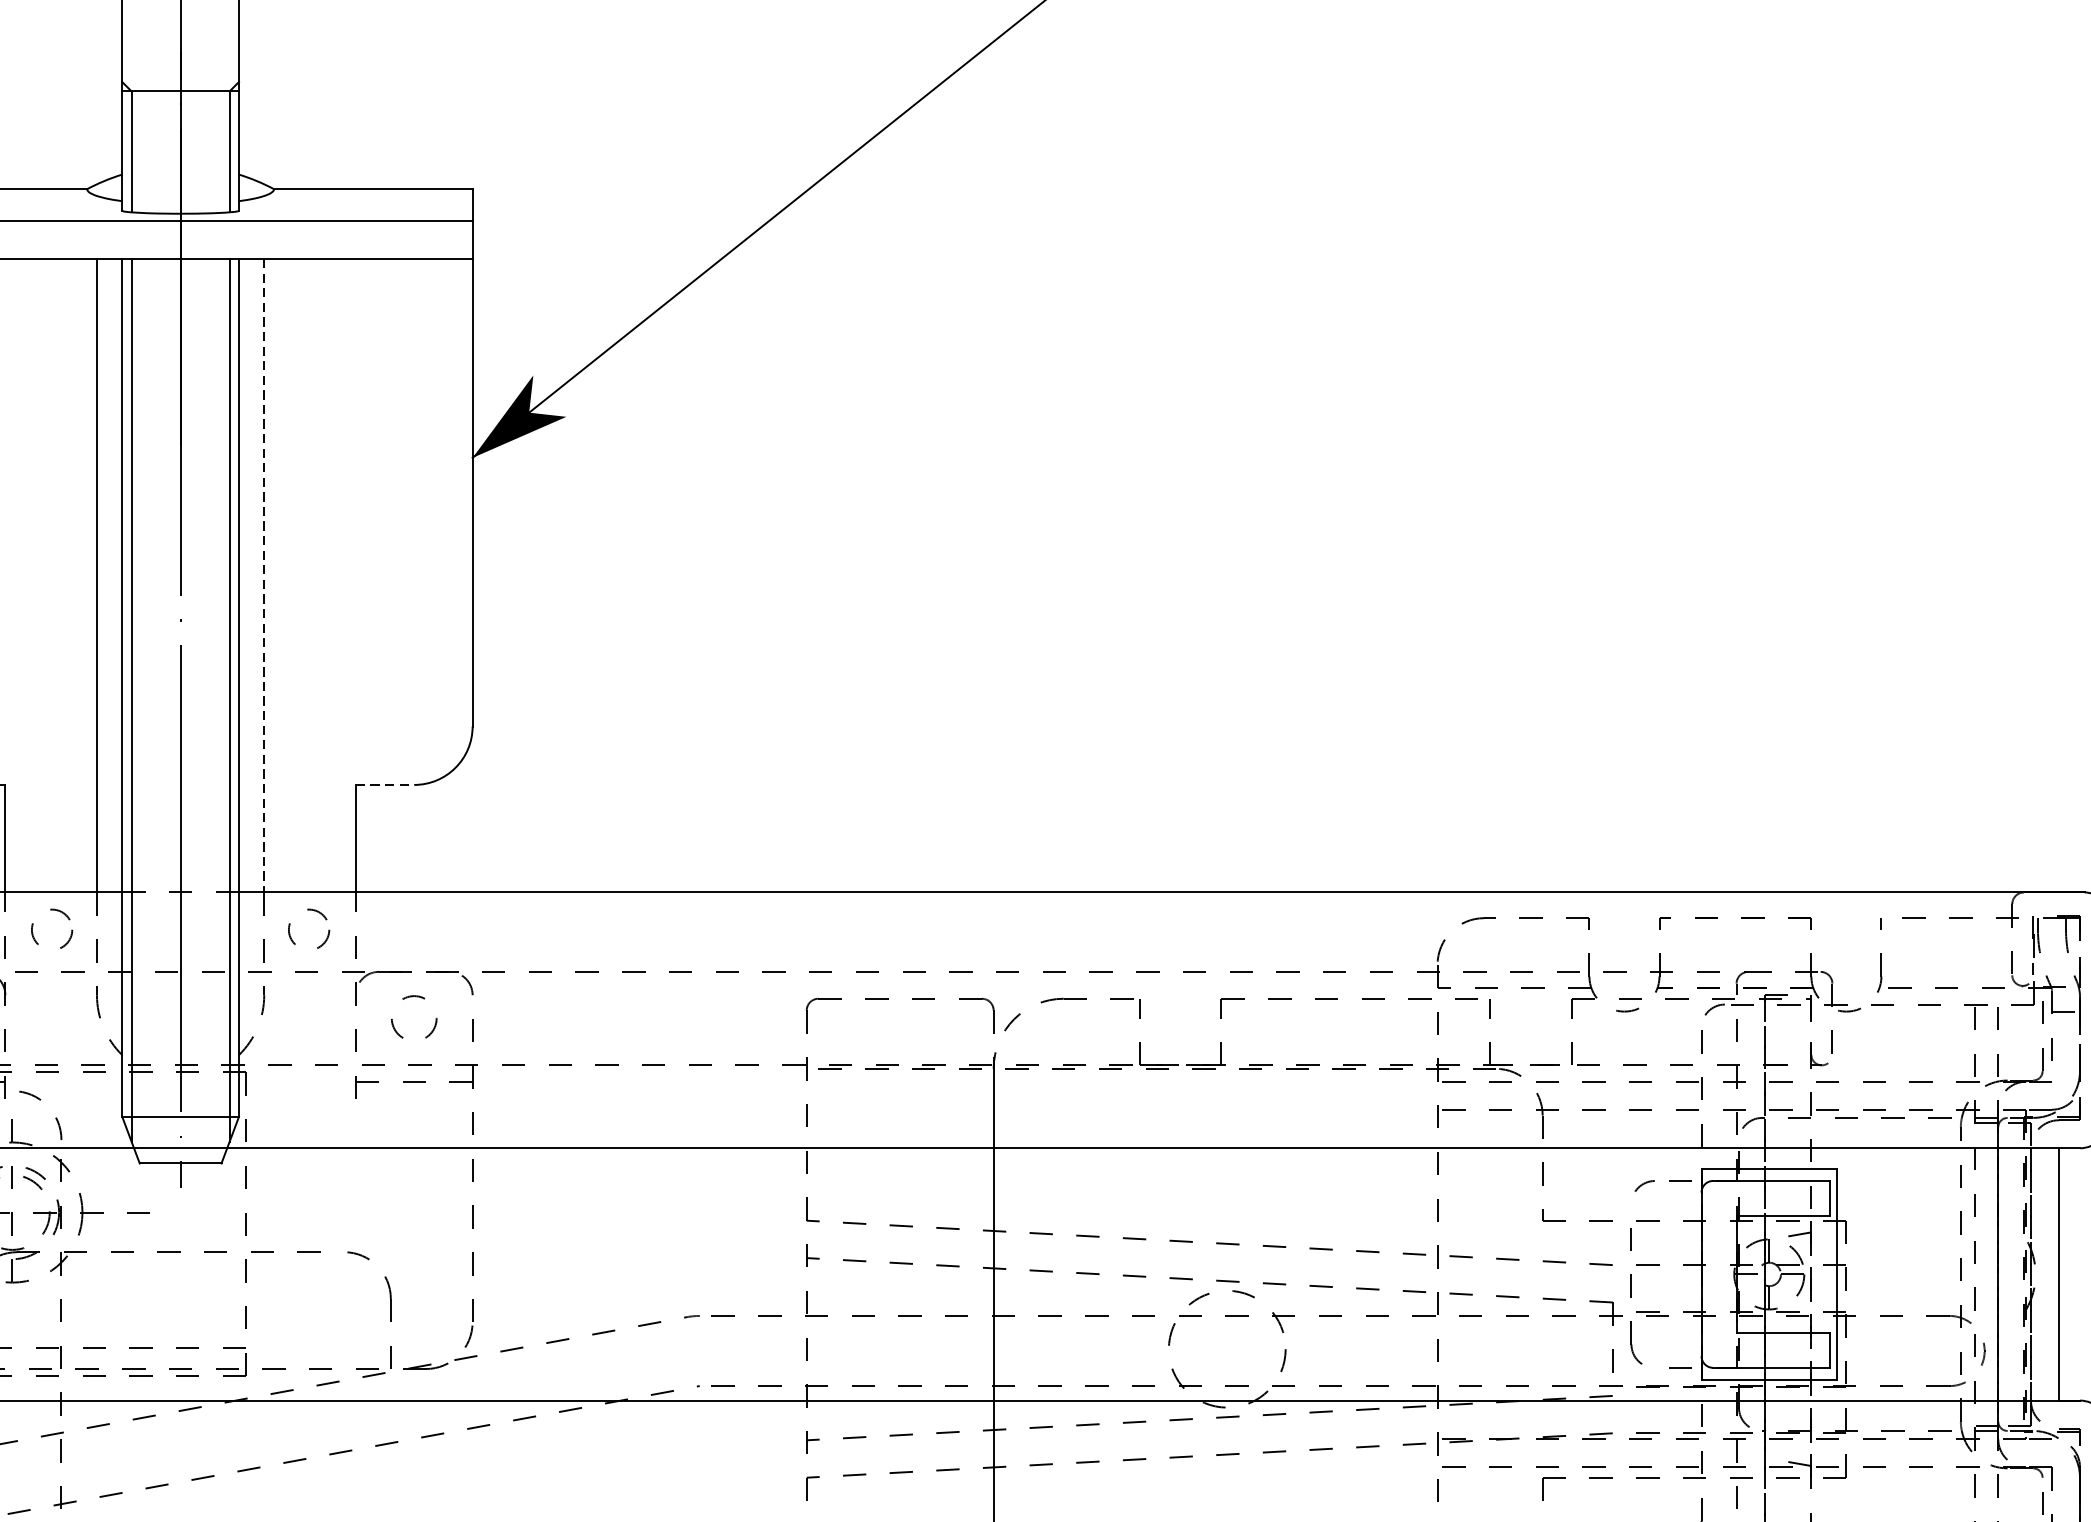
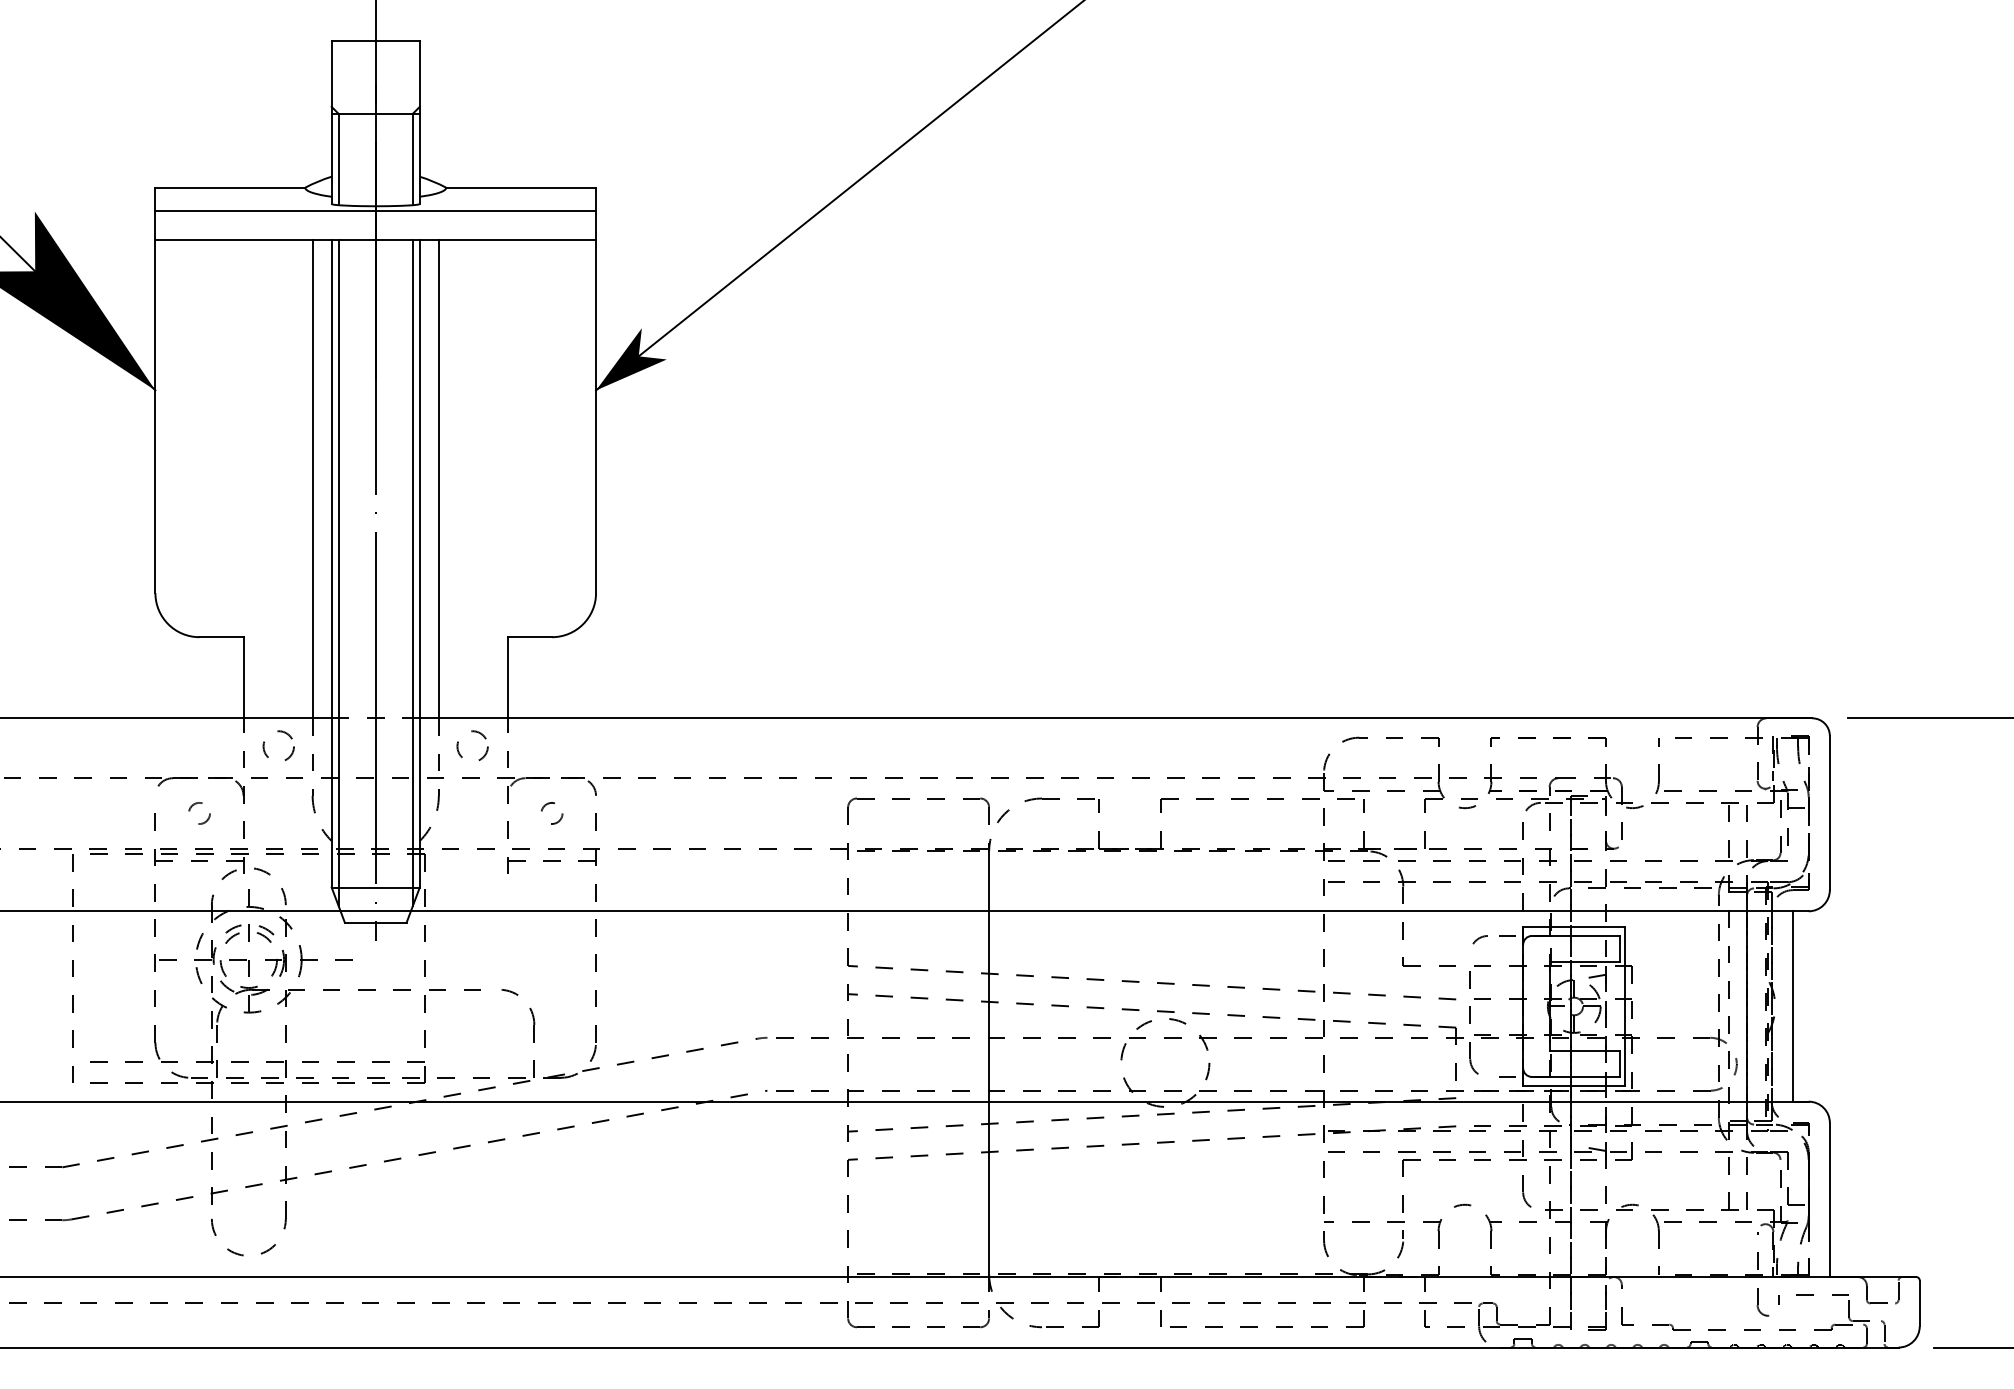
line: (263, 575) -> (438, 479), dashed -> solid
line: (385, 785) -> (530, 637), dashed -> solid
circle: (413, 1018) -> (551, 813), size x0.62

